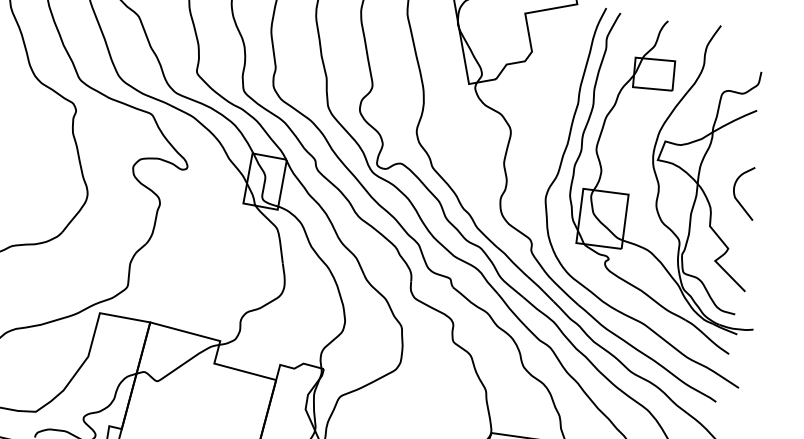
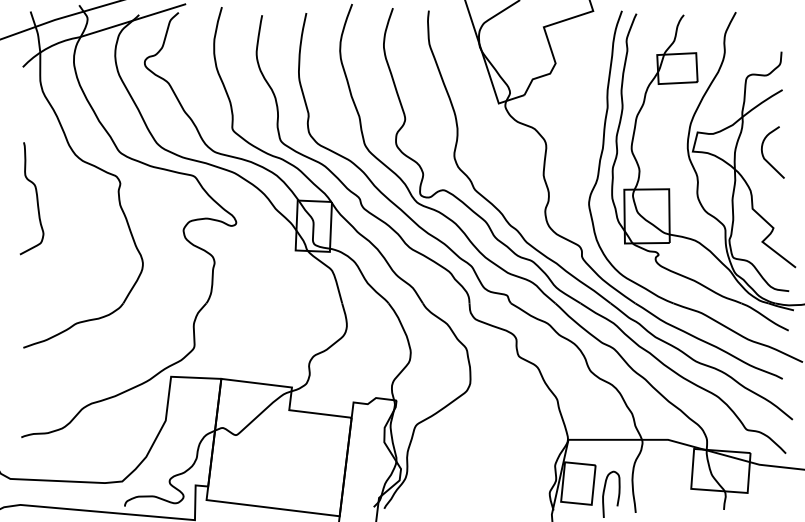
curve: (735, 195) -> (764, 156), moved

